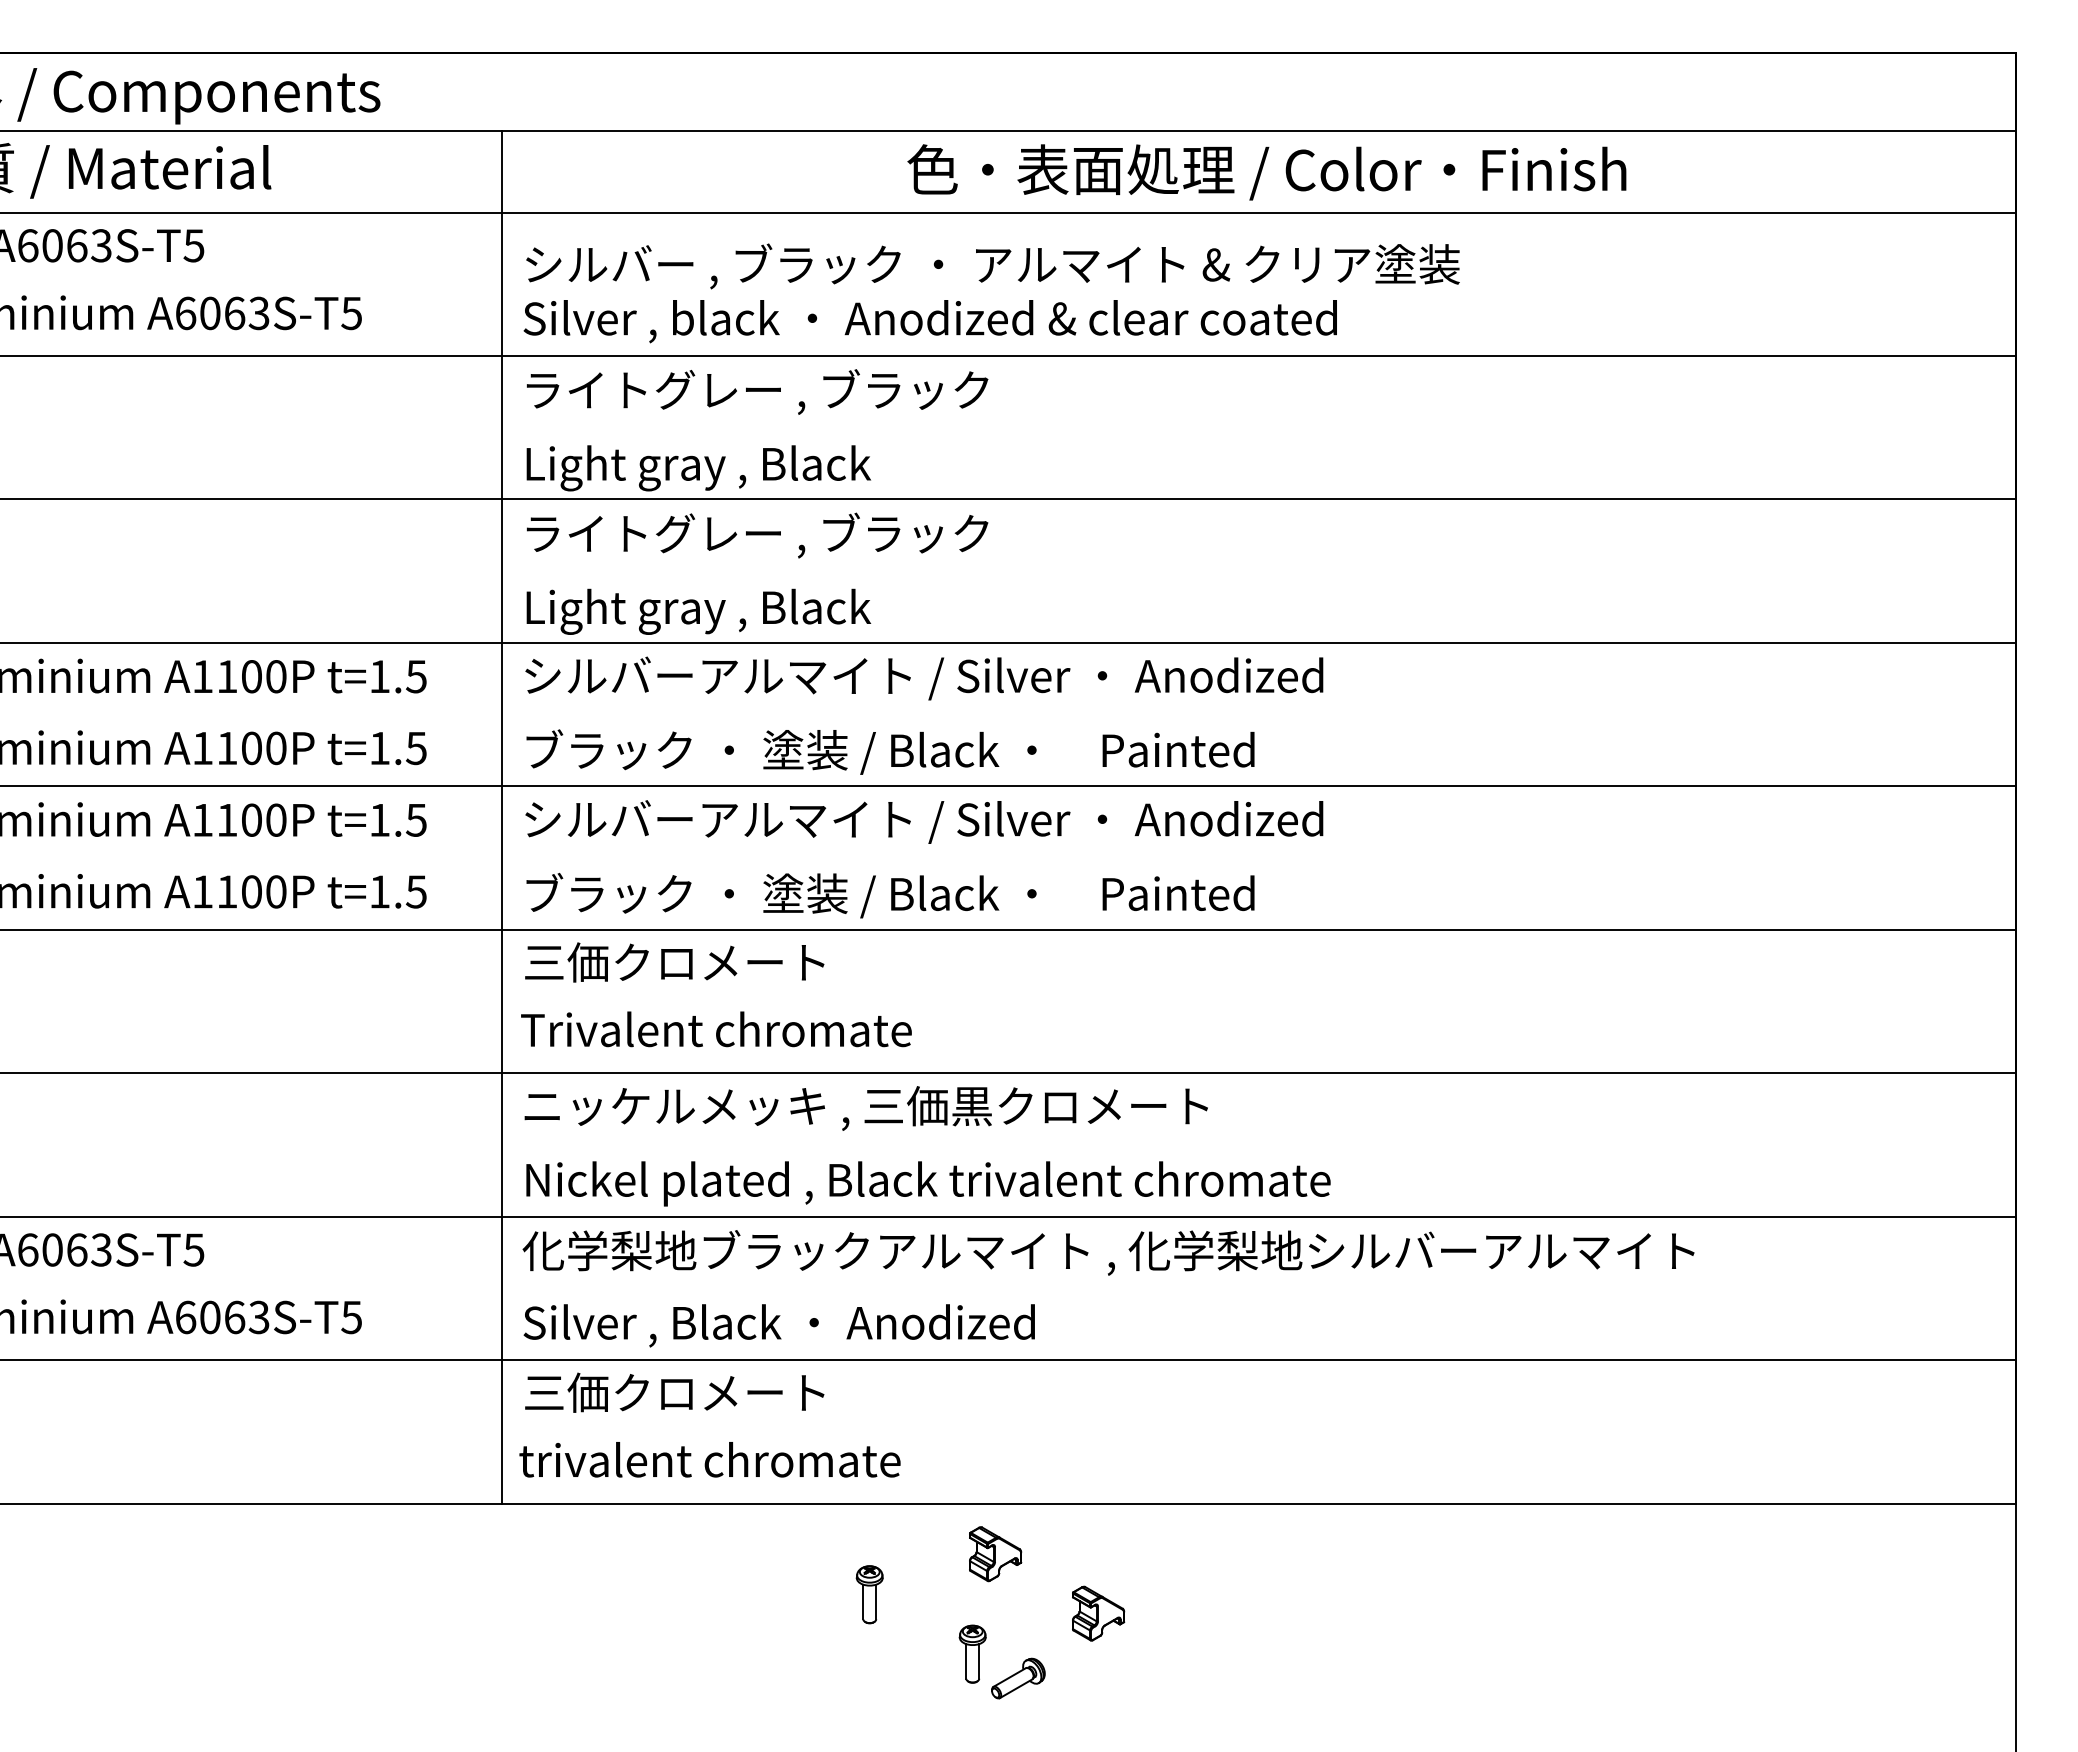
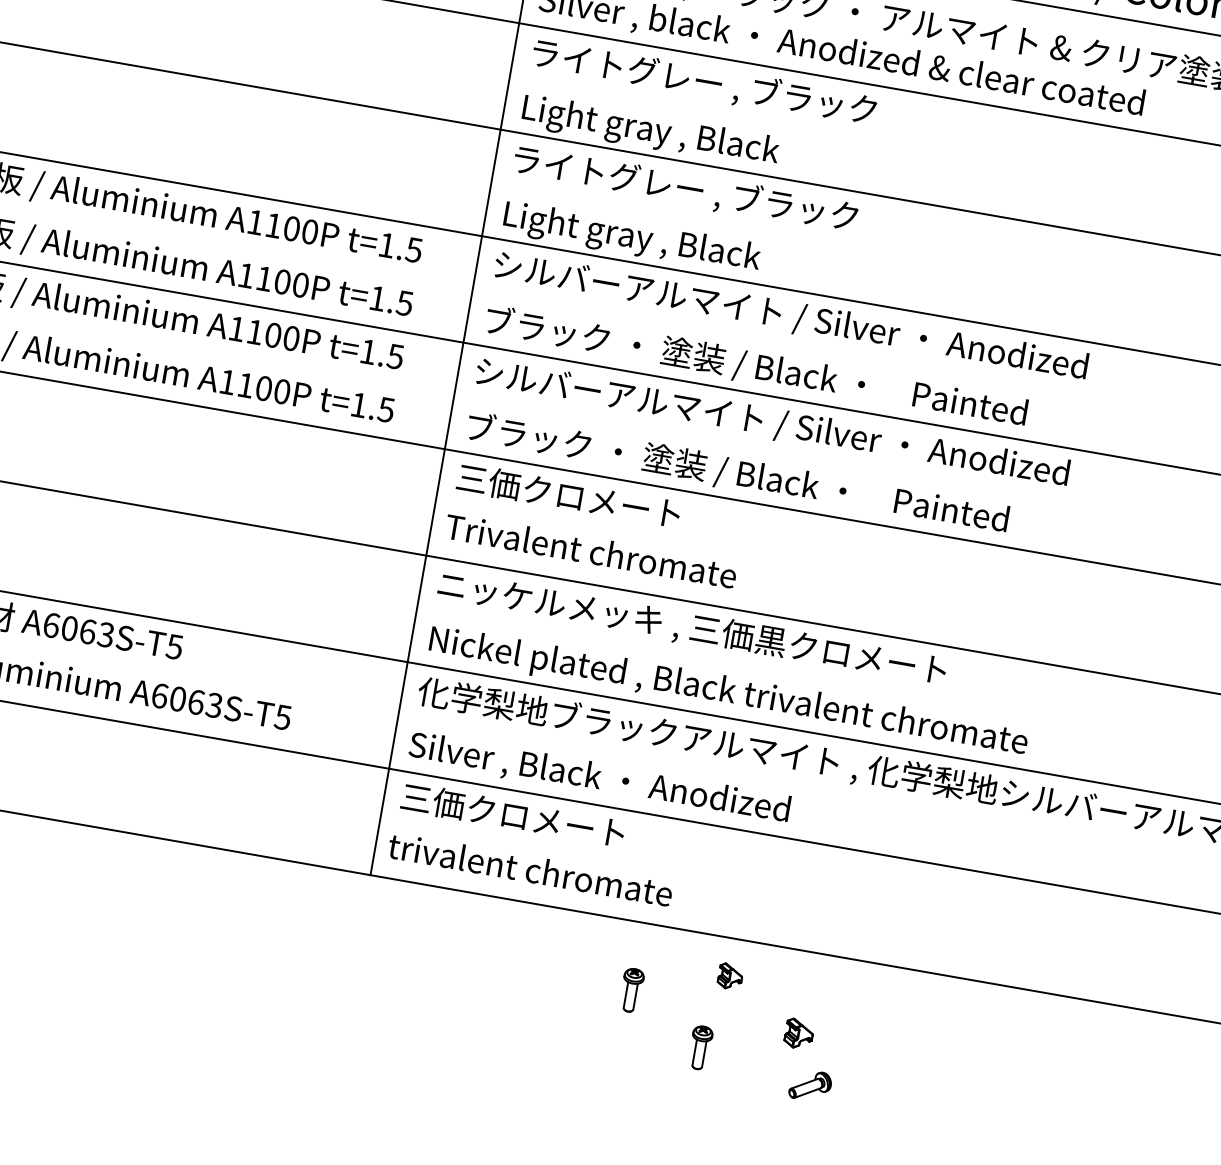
part: (995, 1554) -> (730, 976), size x0.6
part: (1098, 1613) -> (799, 1033), size x0.7
part: (1018, 1678) -> (810, 1085), moved

